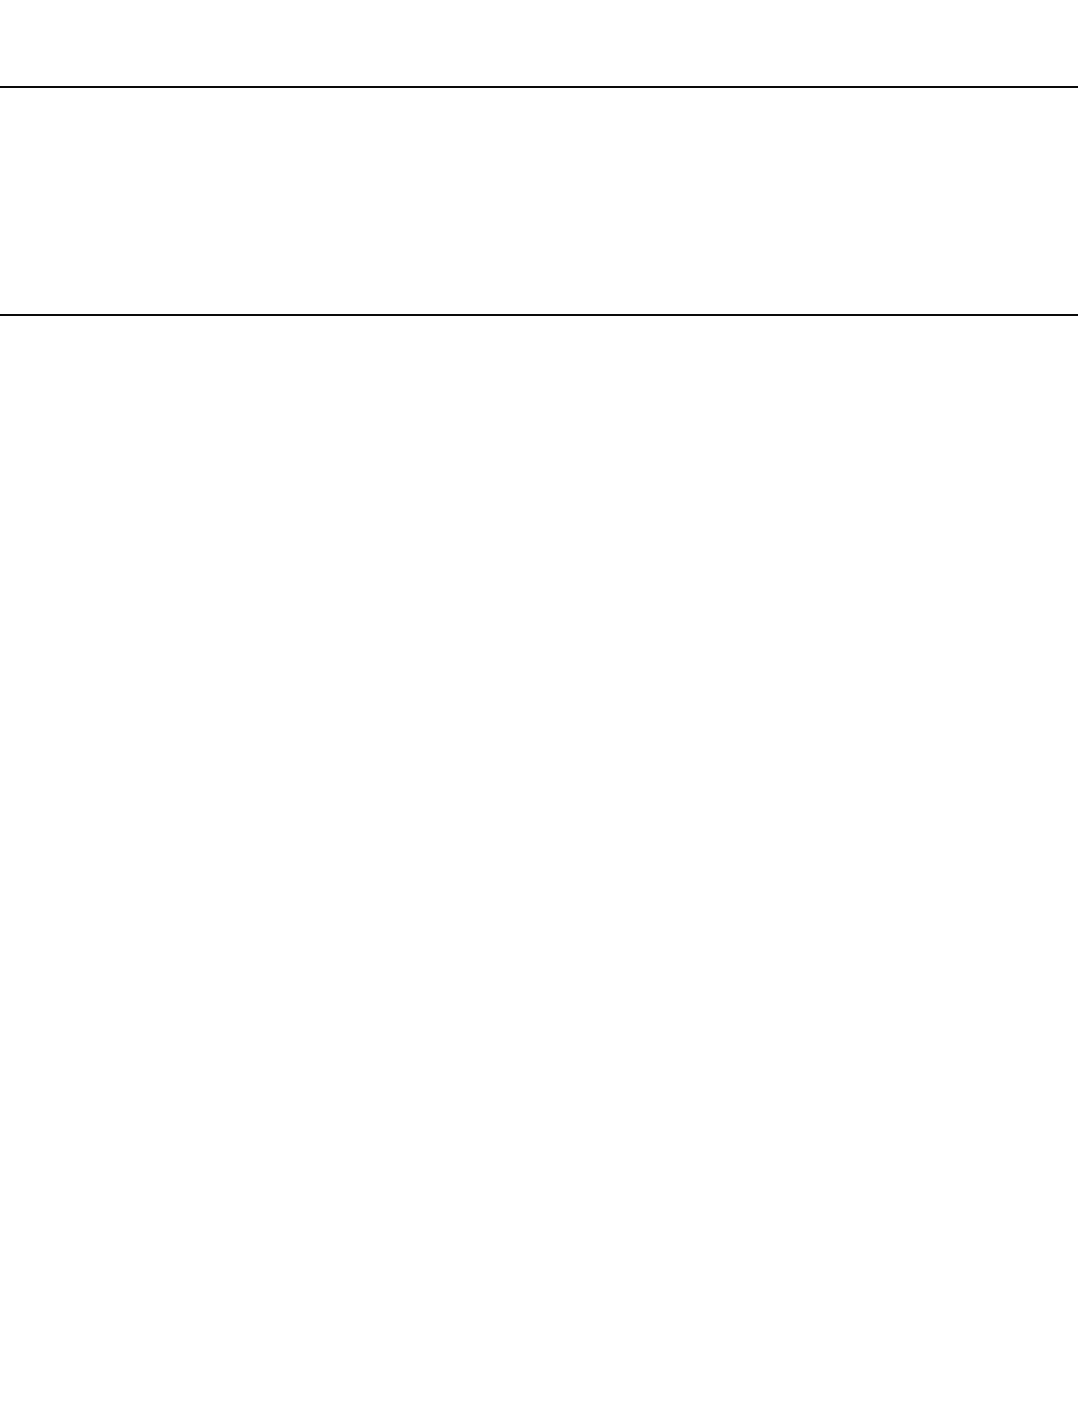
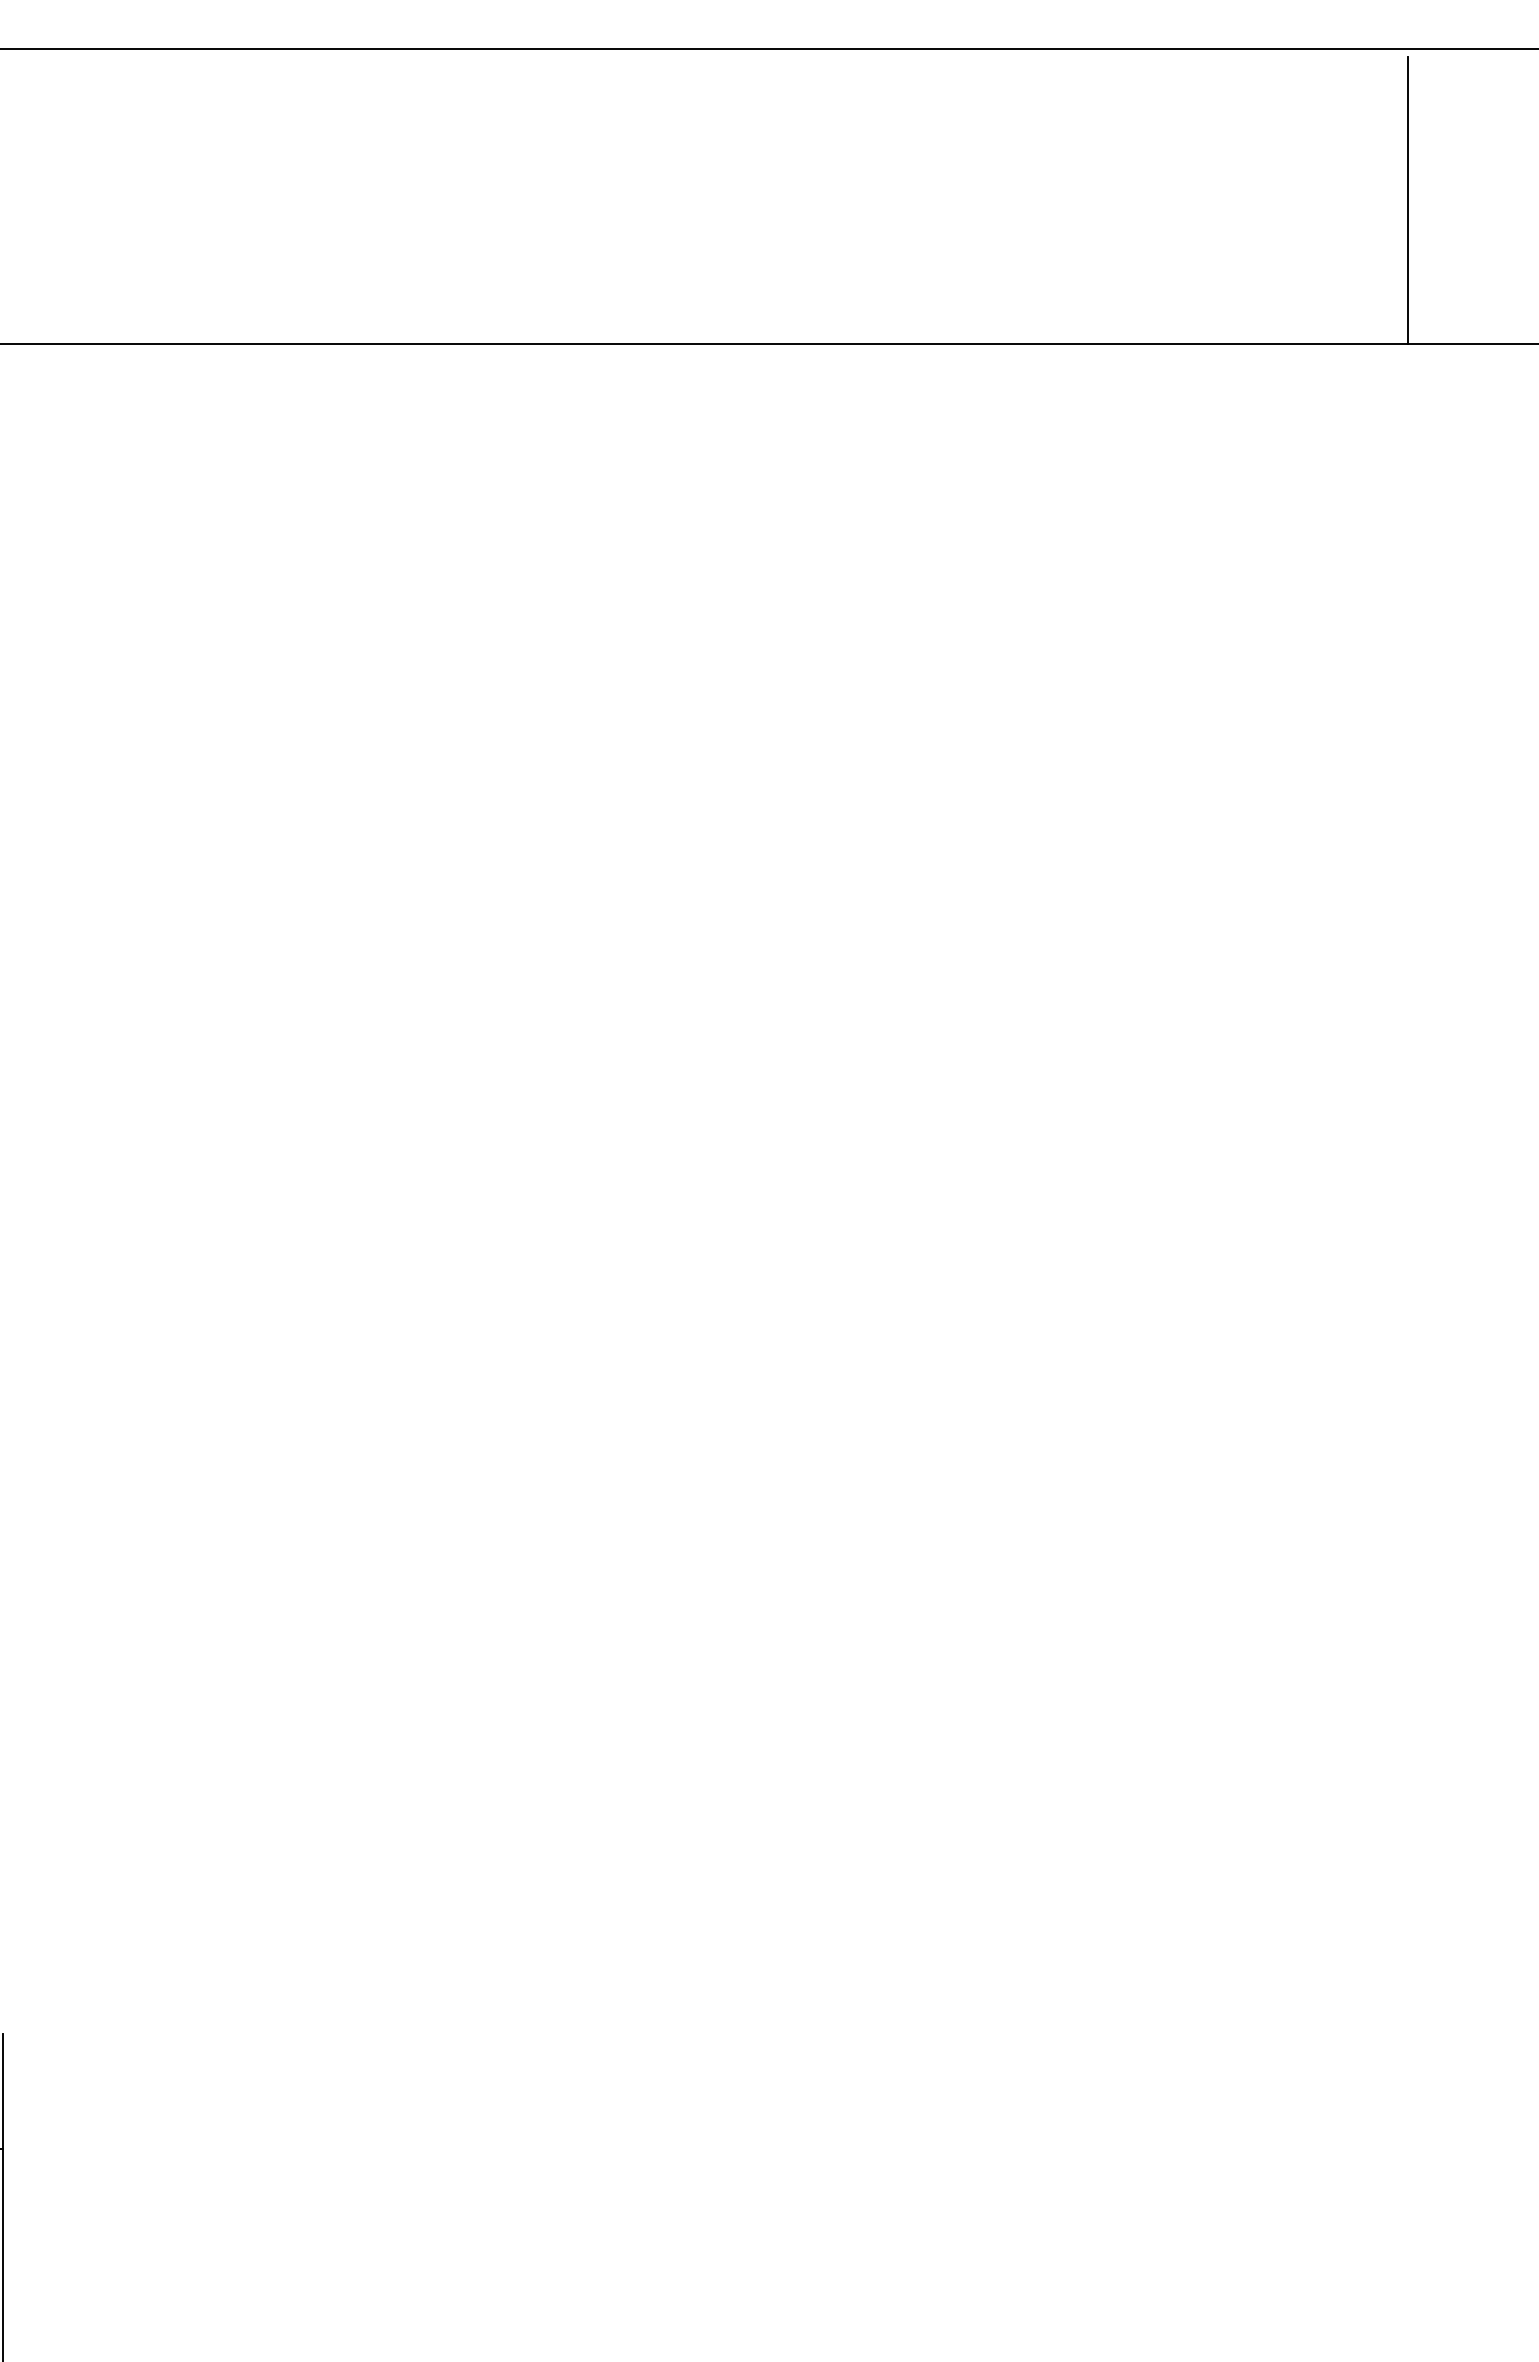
line: (1037, 203) -> (1408, 200), added

